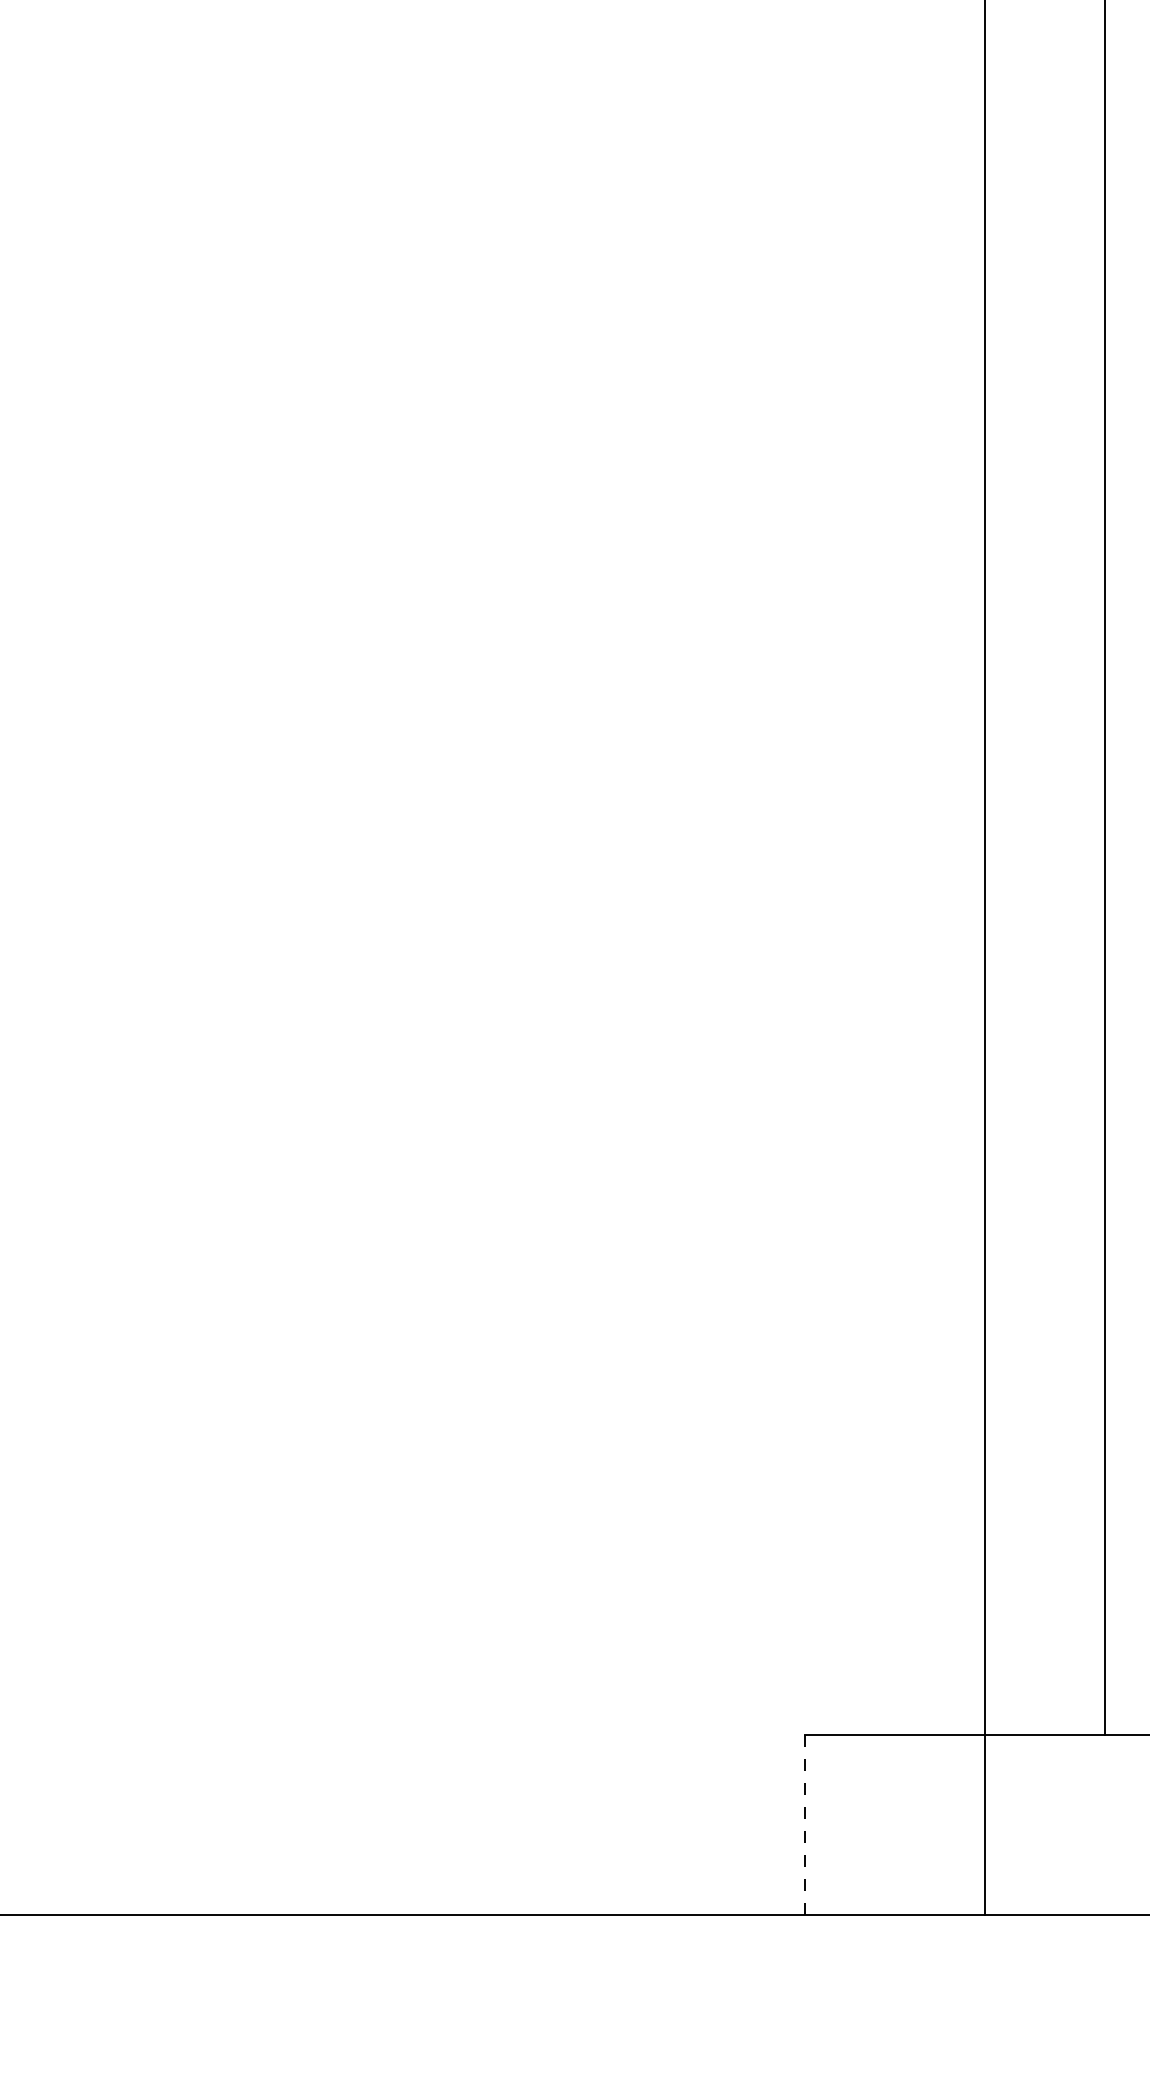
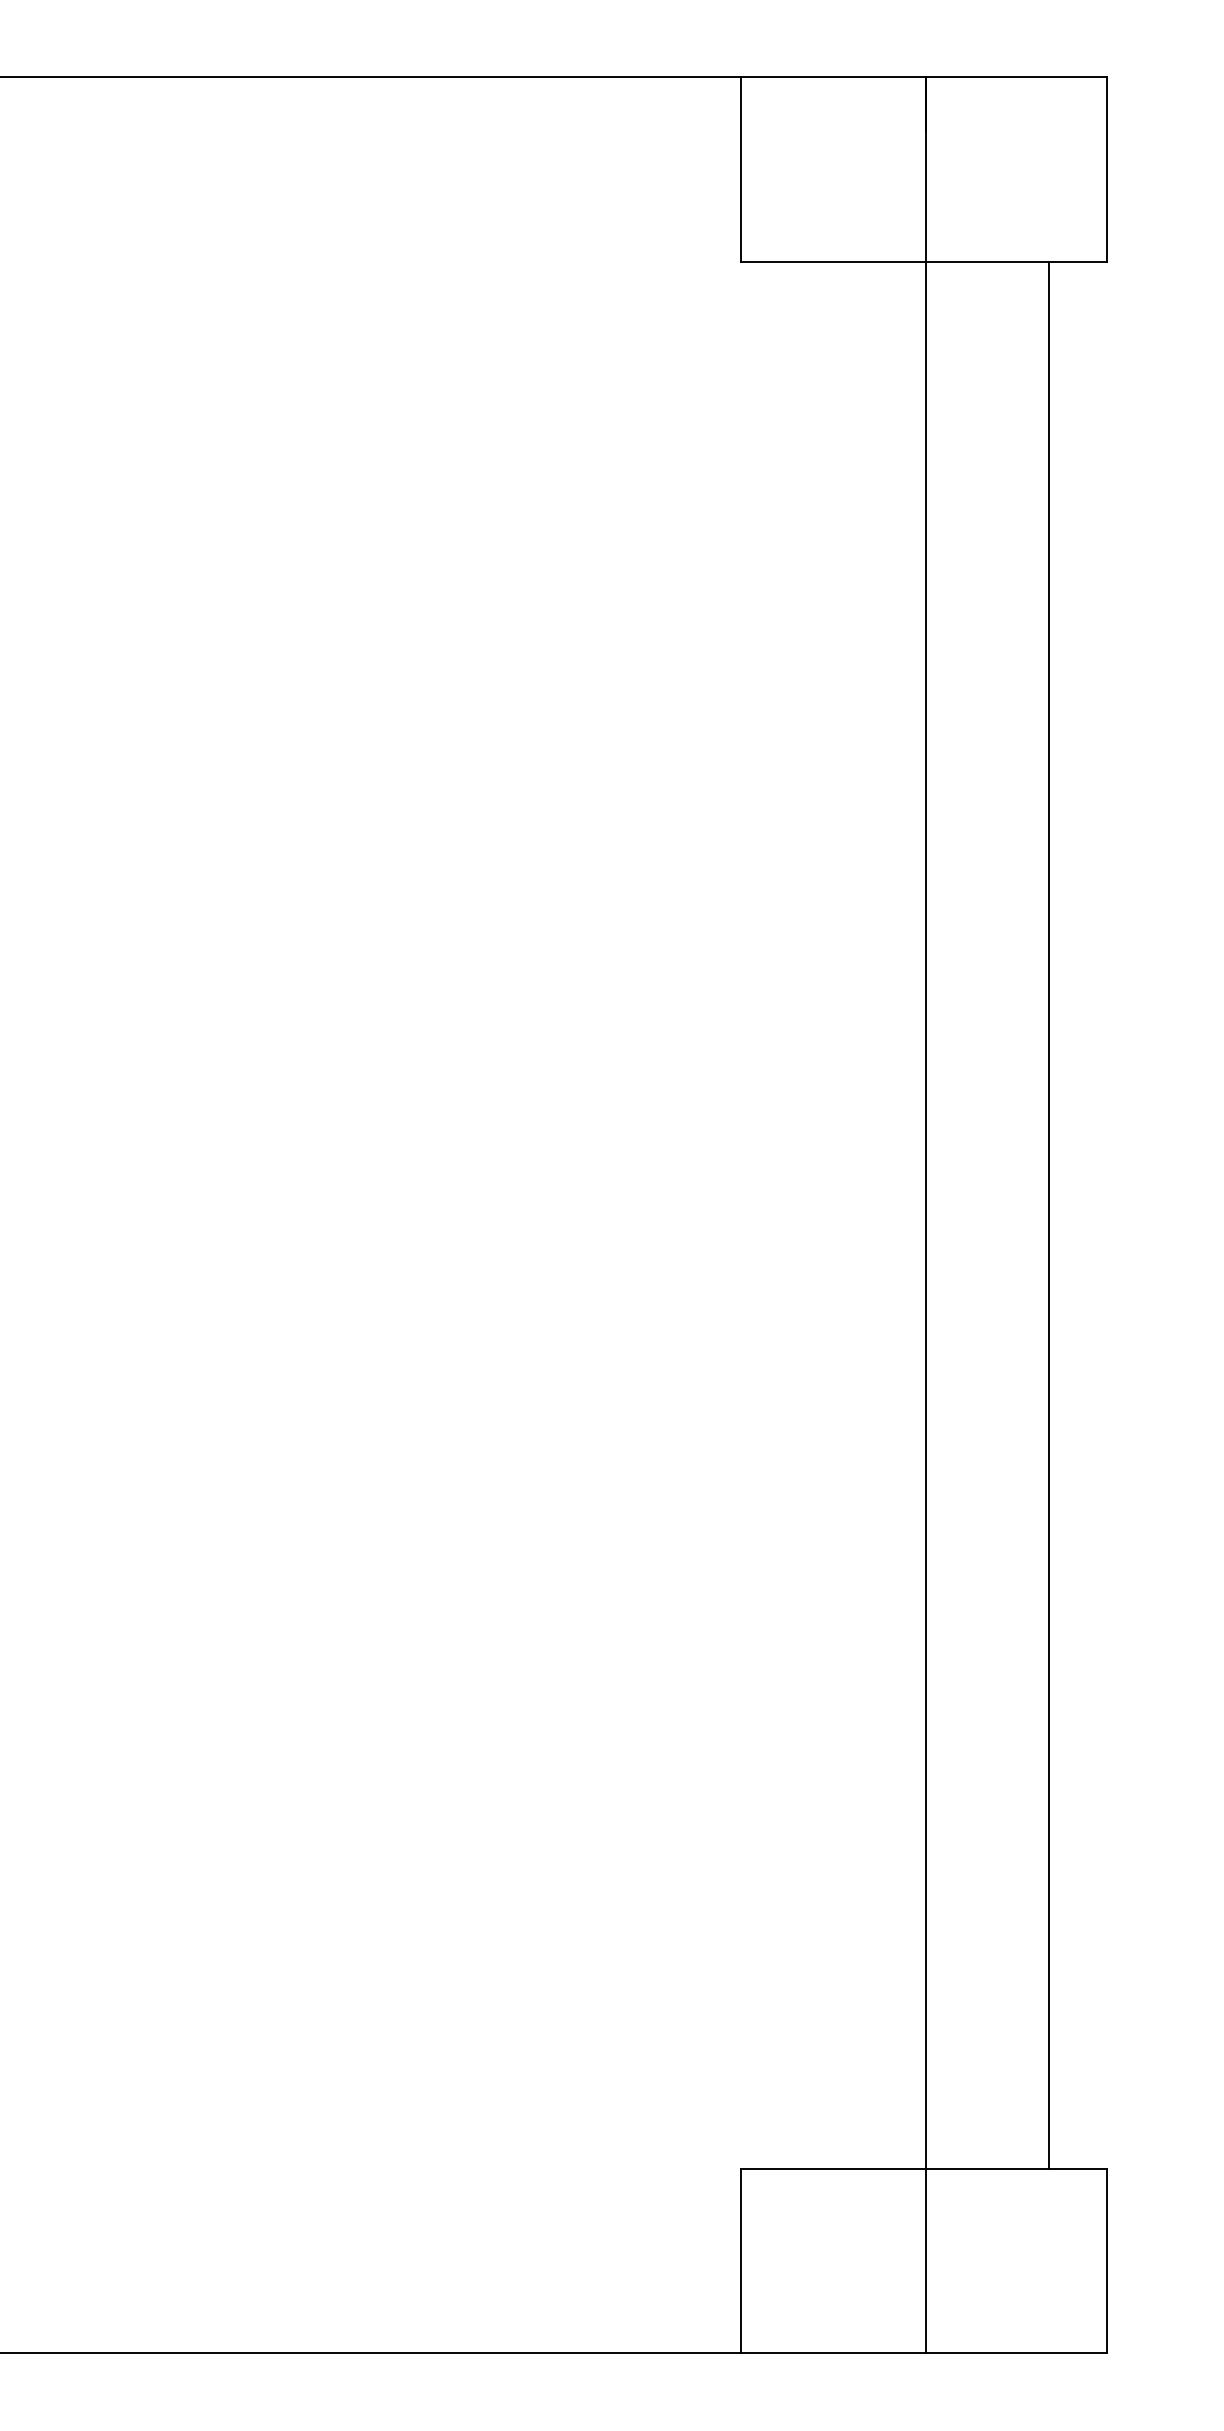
line: (805, 1824) -> (741, 2260), dashed -> solid

